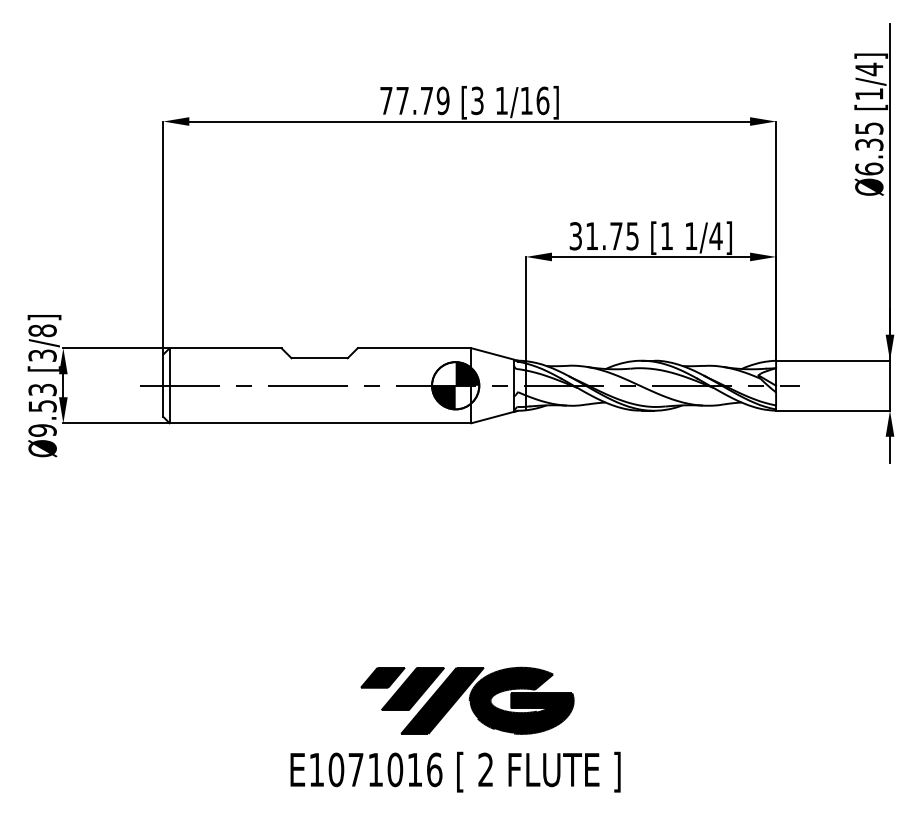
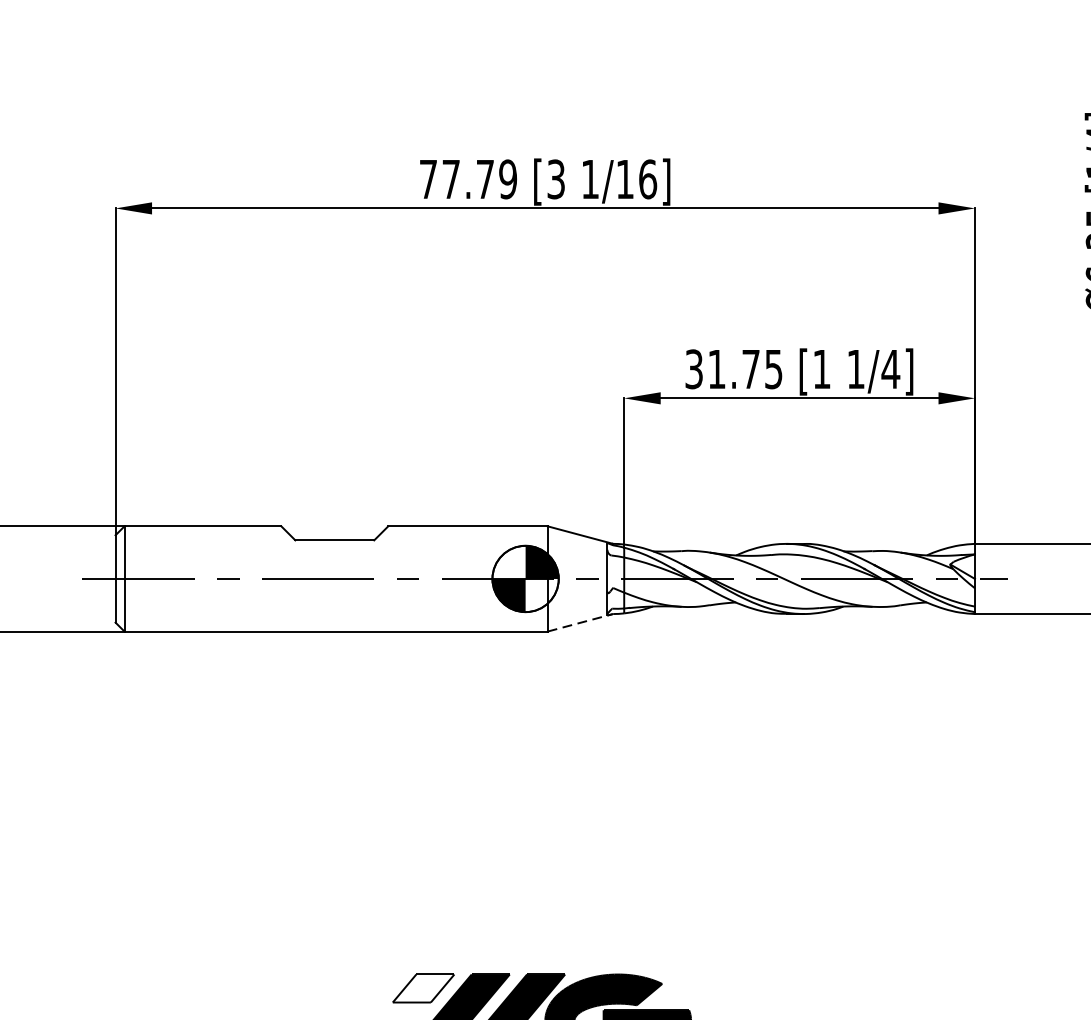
line: (494, 417) -> (580, 623), solid -> dashed
fill: (382, 677) -> (422, 988), removed

